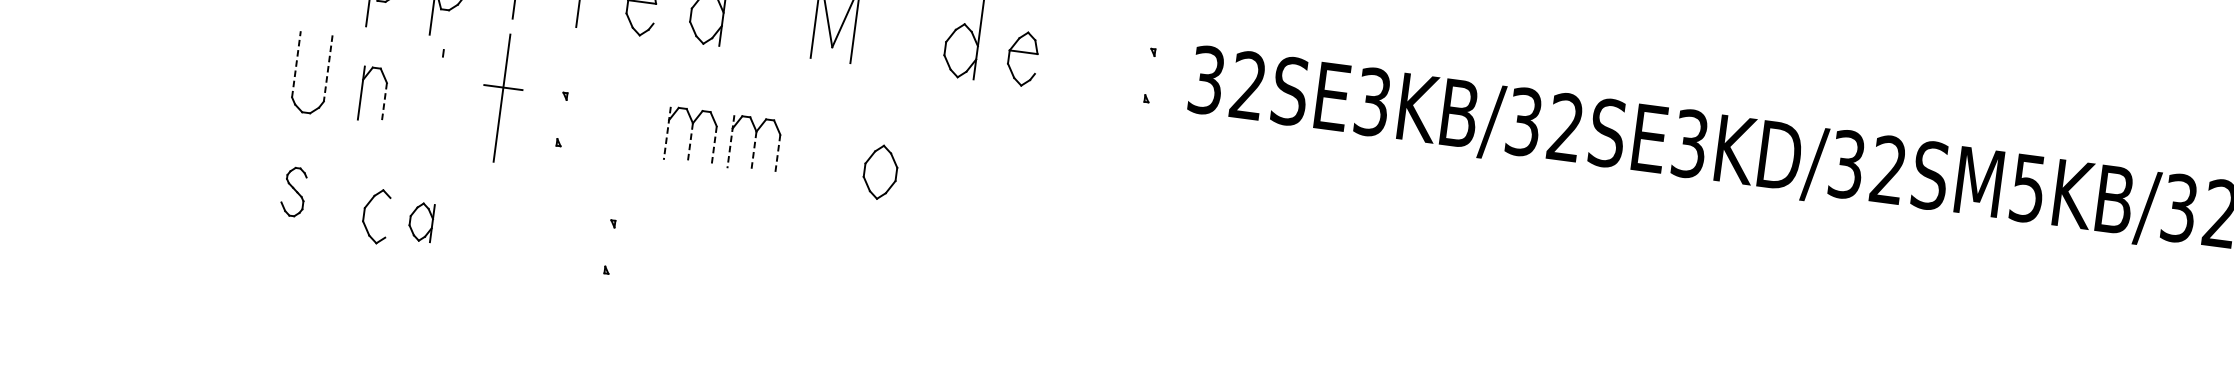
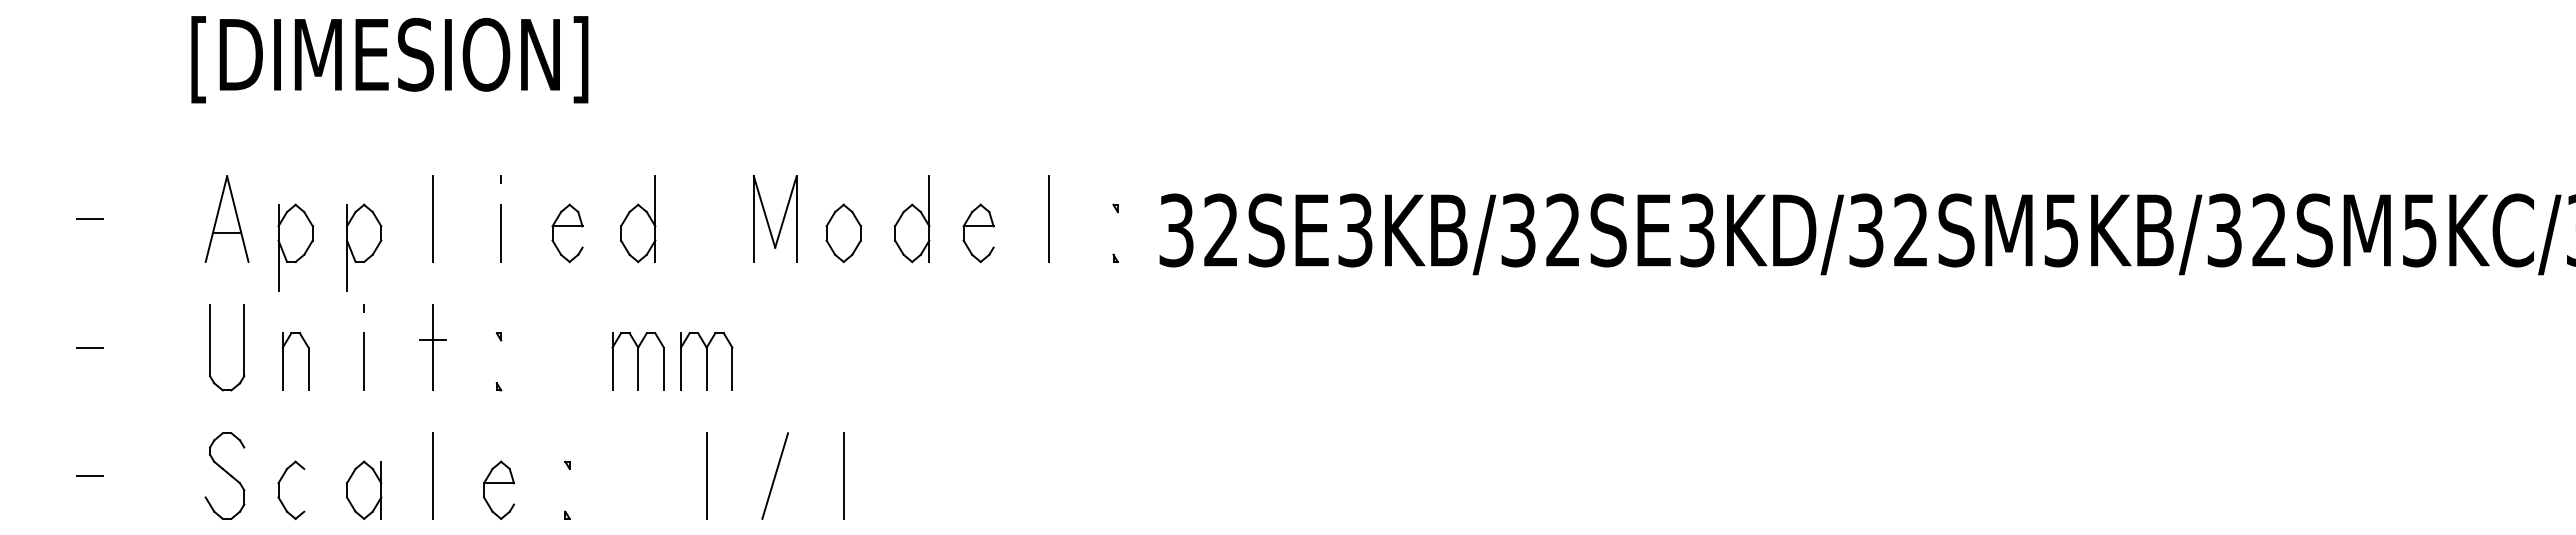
line: (1090, 53) -> (1049, 218), added
line: (183, 56) -> (89, 347), added
line: (296, 64) -> (210, 340), dashed -> solid
line: (328, 68) -> (244, 340), dashed -> solid
part: (502, 98) -> (432, 347), size x0.62
line: (437, 102) -> (364, 361), added
line: (384, 103) -> (308, 369), dashed -> solid
line: (667, 133) -> (612, 361), dashed -> solid
line: (731, 141) -> (681, 361), dashed -> solid
line: (690, 143) -> (638, 369), dashed -> solid
line: (713, 146) -> (663, 369), dashed -> solid
line: (753, 151) -> (706, 369), dashed -> solid
line: (777, 155) -> (732, 369), dashed -> solid
part: (880, 172) -> (843, 233), moved
line: (167, 175) -> (89, 476), added
part: (293, 191) -> (224, 475), size x1.67
part: (364, 214) -> (279, 489), moved
line: (486, 216) -> (432, 475), added
part: (421, 221) -> (364, 489), size x1.43
part: (546, 237) -> (499, 489), added
line: (740, 250) -> (706, 475), added
line: (804, 258) -> (775, 475), added
line: (867, 267) -> (843, 475), added

